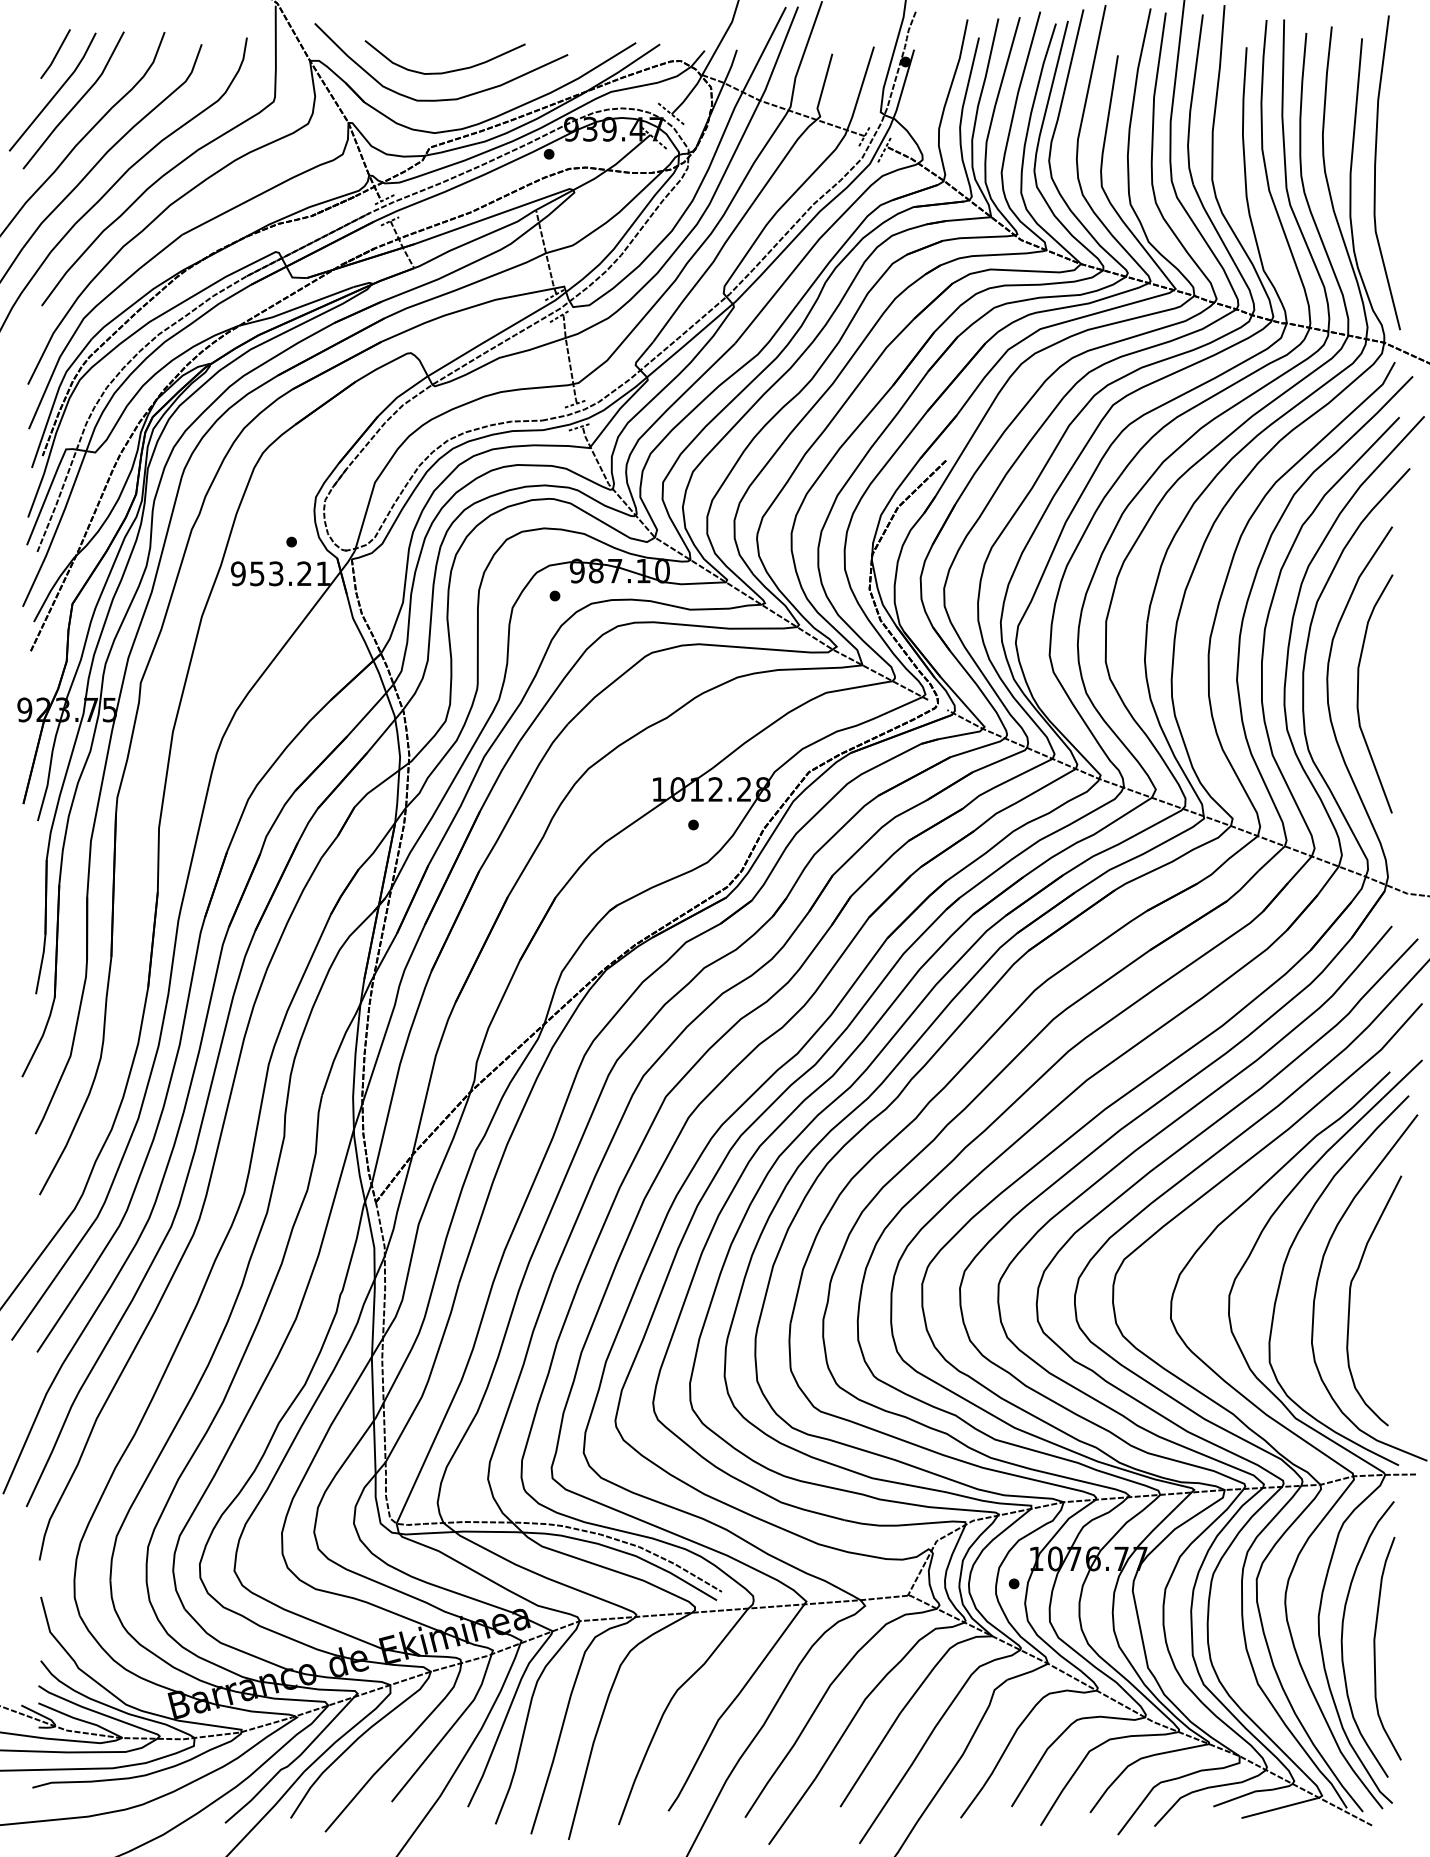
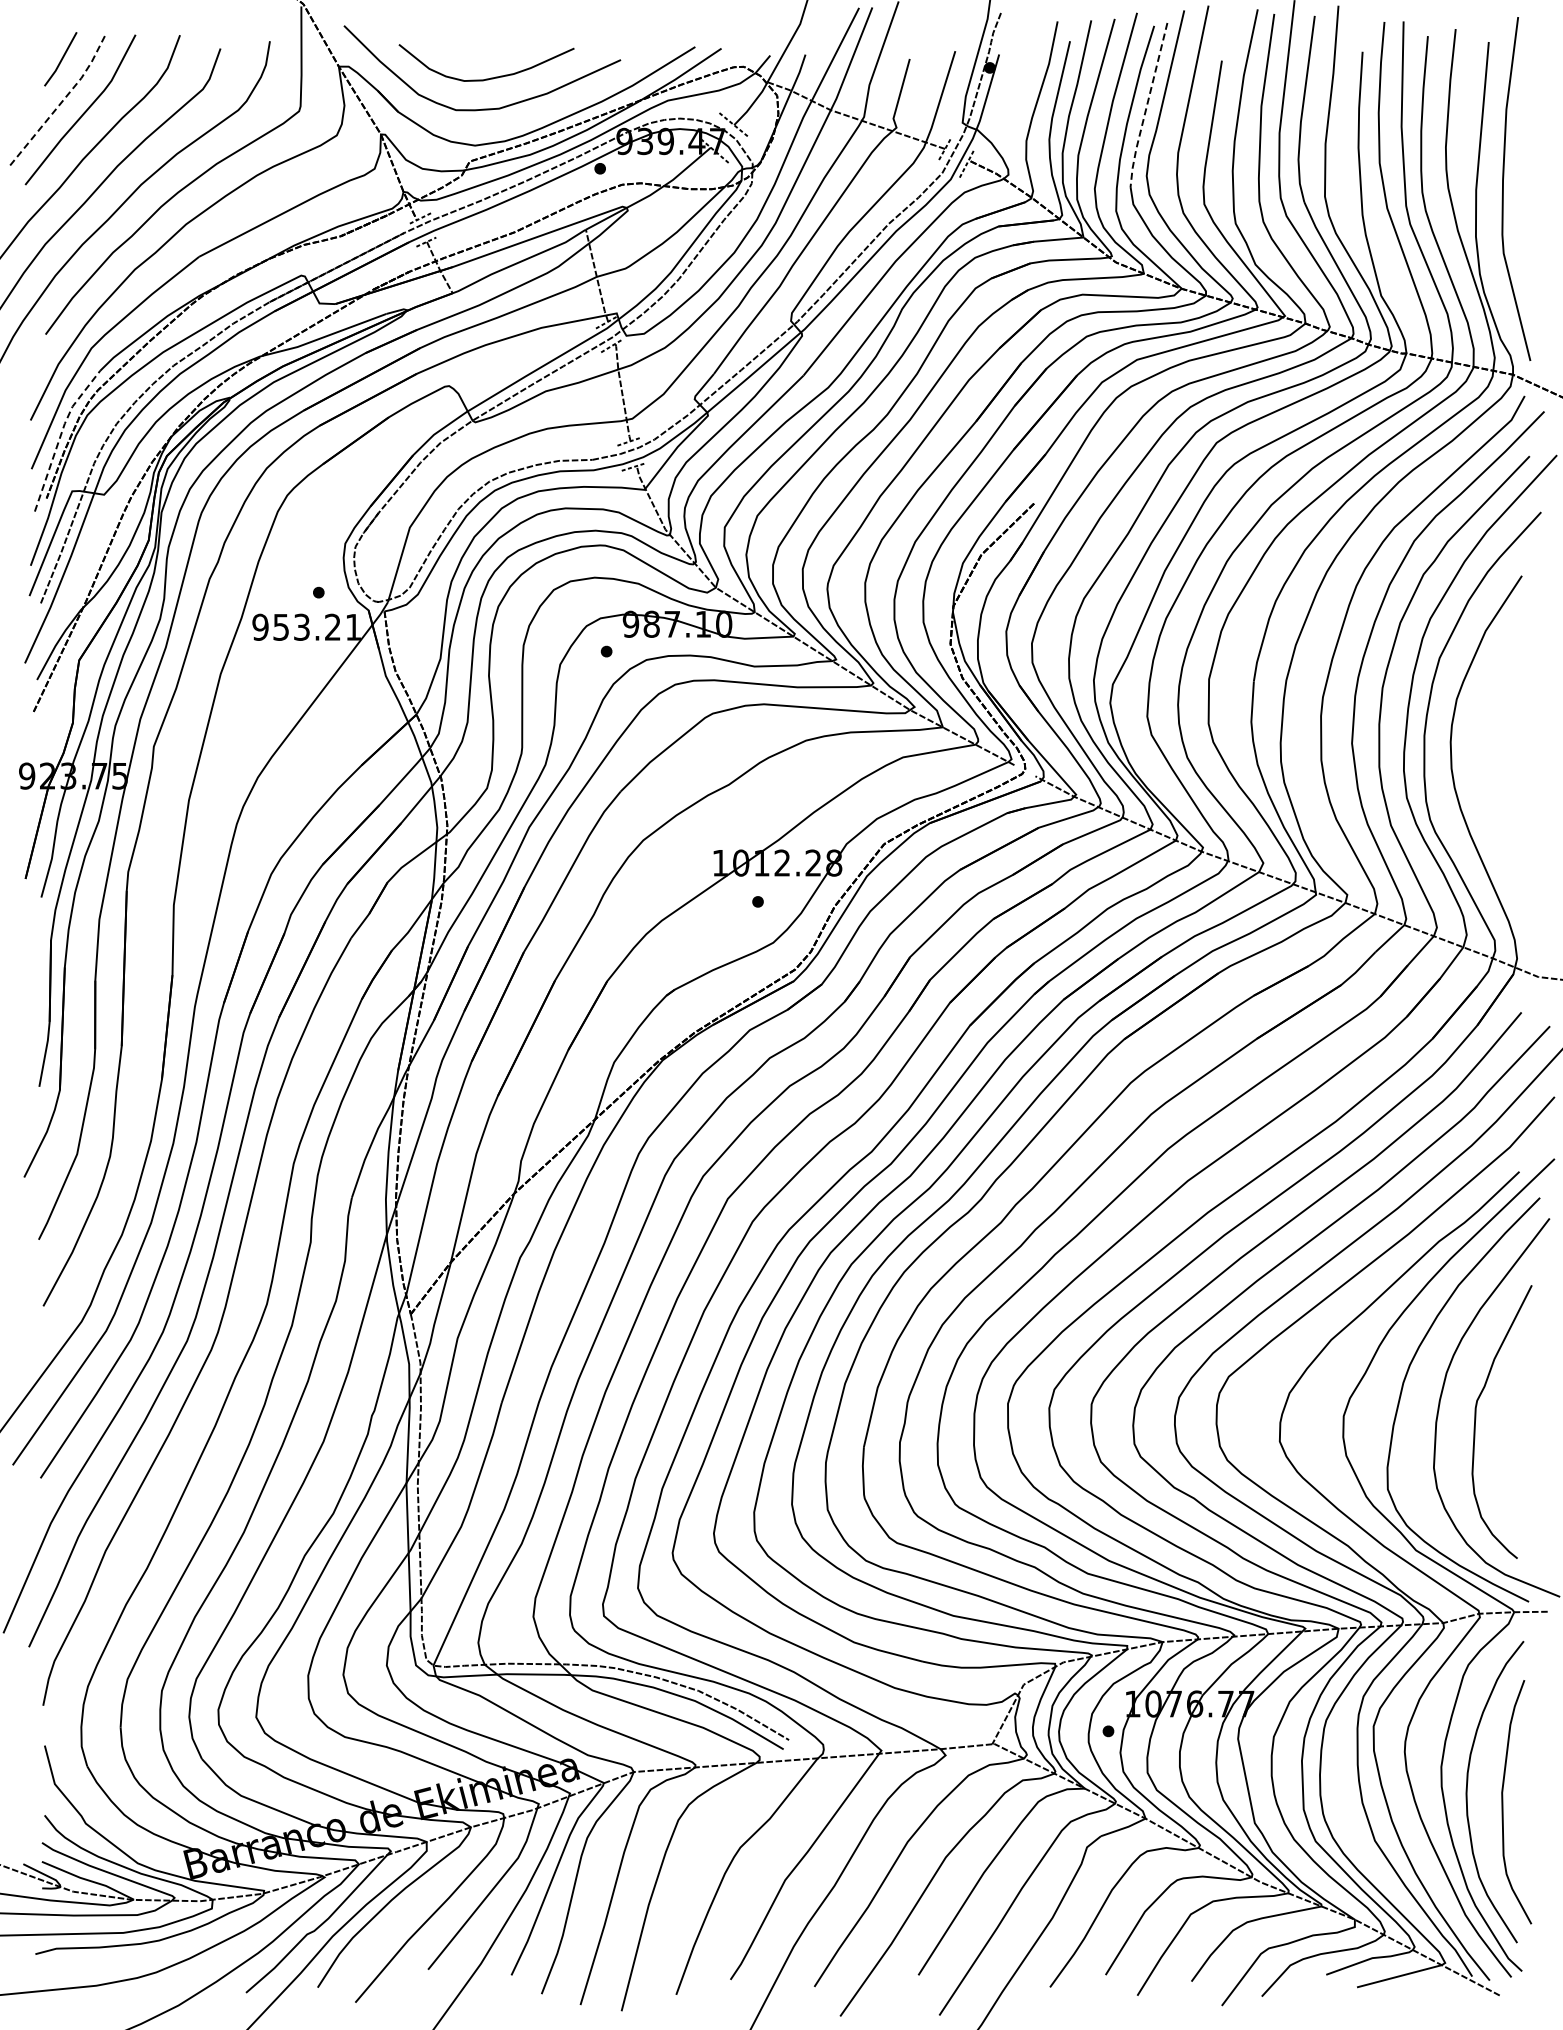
line: (56, 93) -> (61, 102), solid -> dashed
line: (1048, 97) -> (1146, 106), solid -> dashed
line: (55, 398) -> (60, 435), solid -> dashed
curve: (1359, 692) -> (1485, 757), removed

